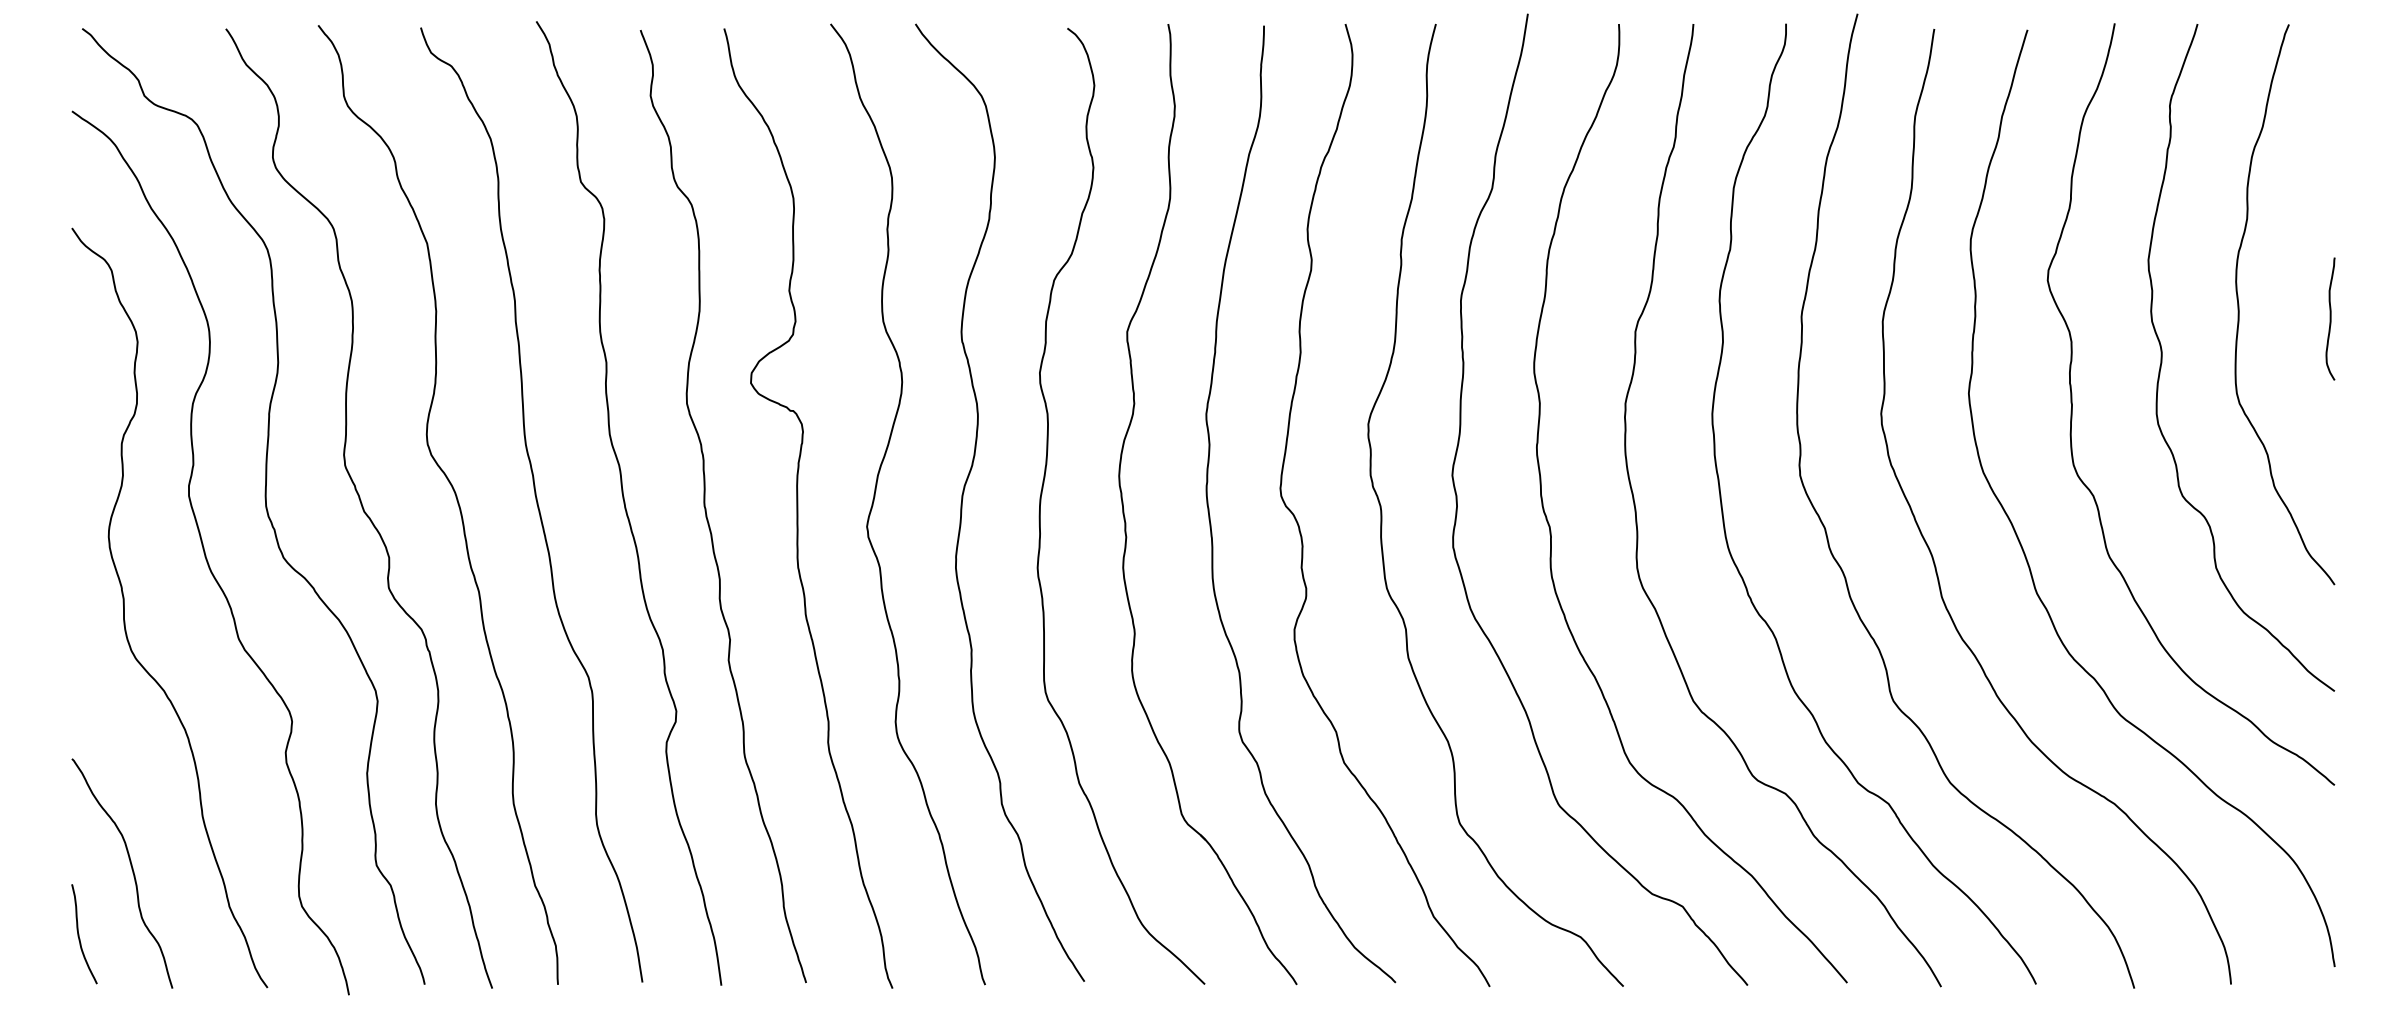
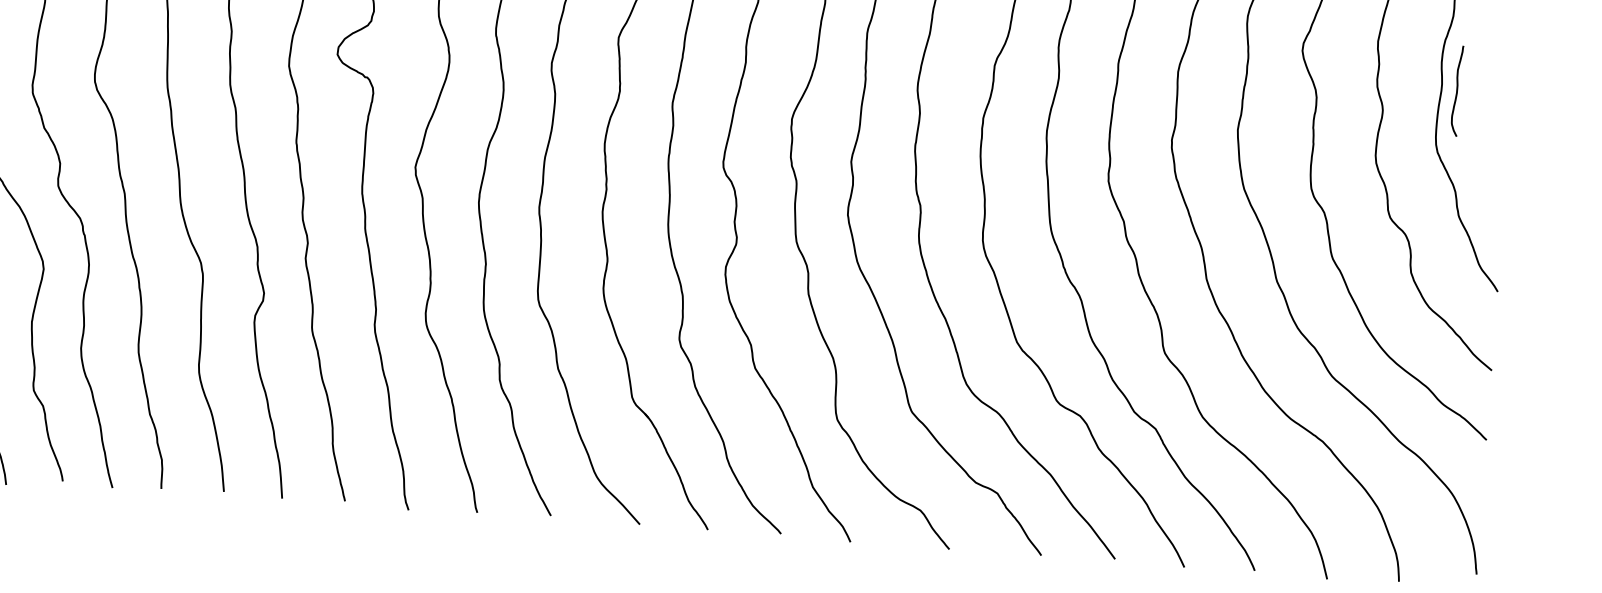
curve: (2330, 318) -> (1457, 90), moved

